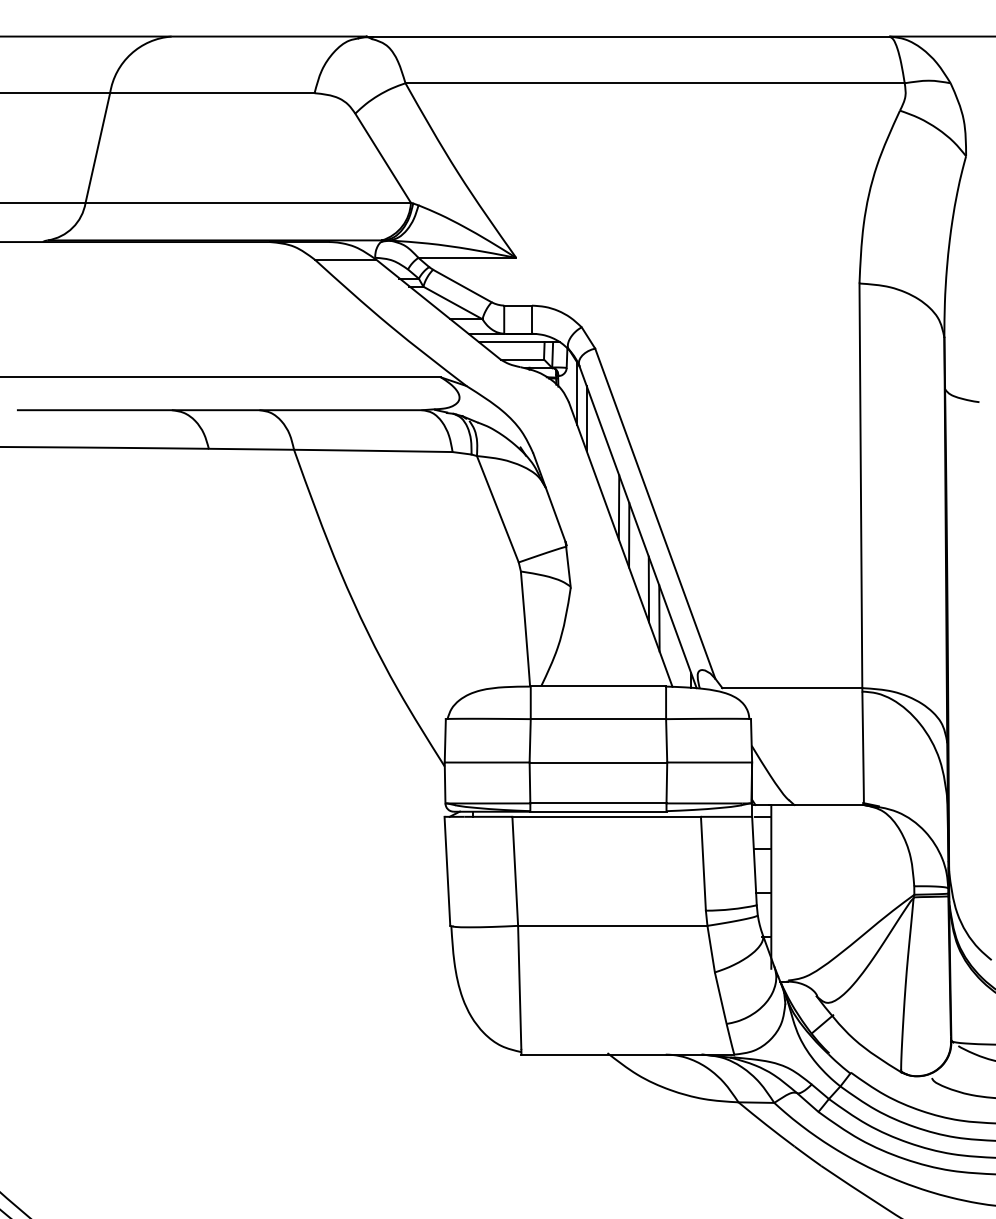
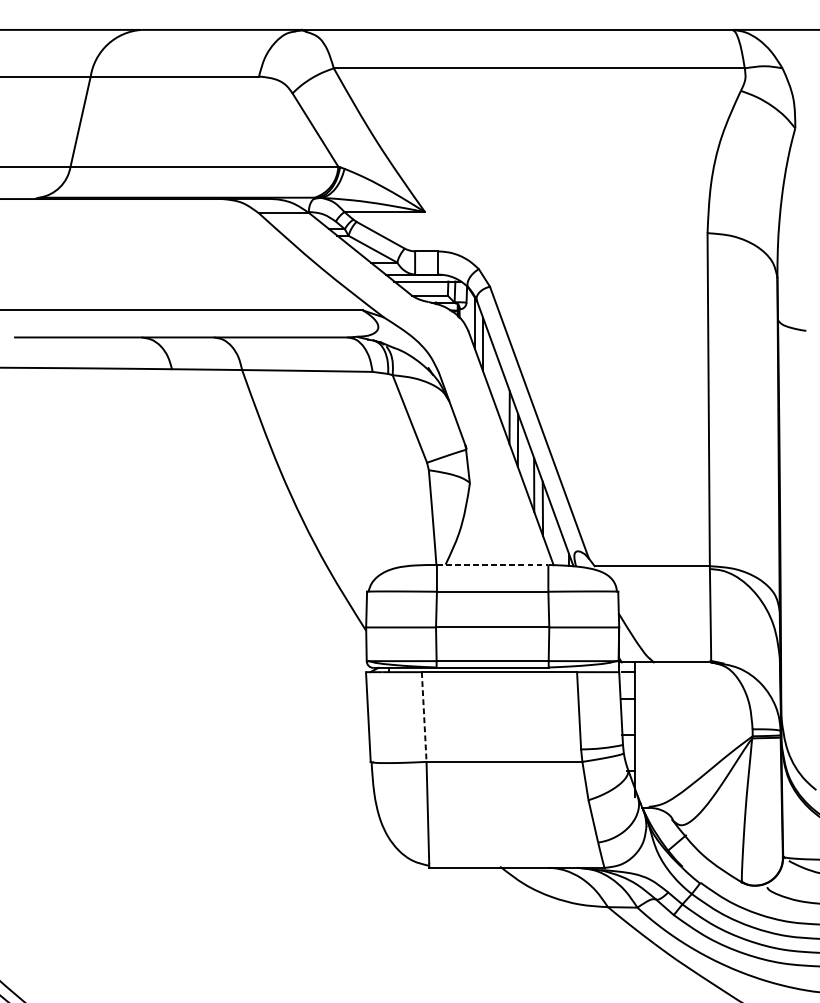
line: (598, 686) -> (492, 564), solid -> dashed
line: (515, 871) -> (424, 717), solid -> dashed

